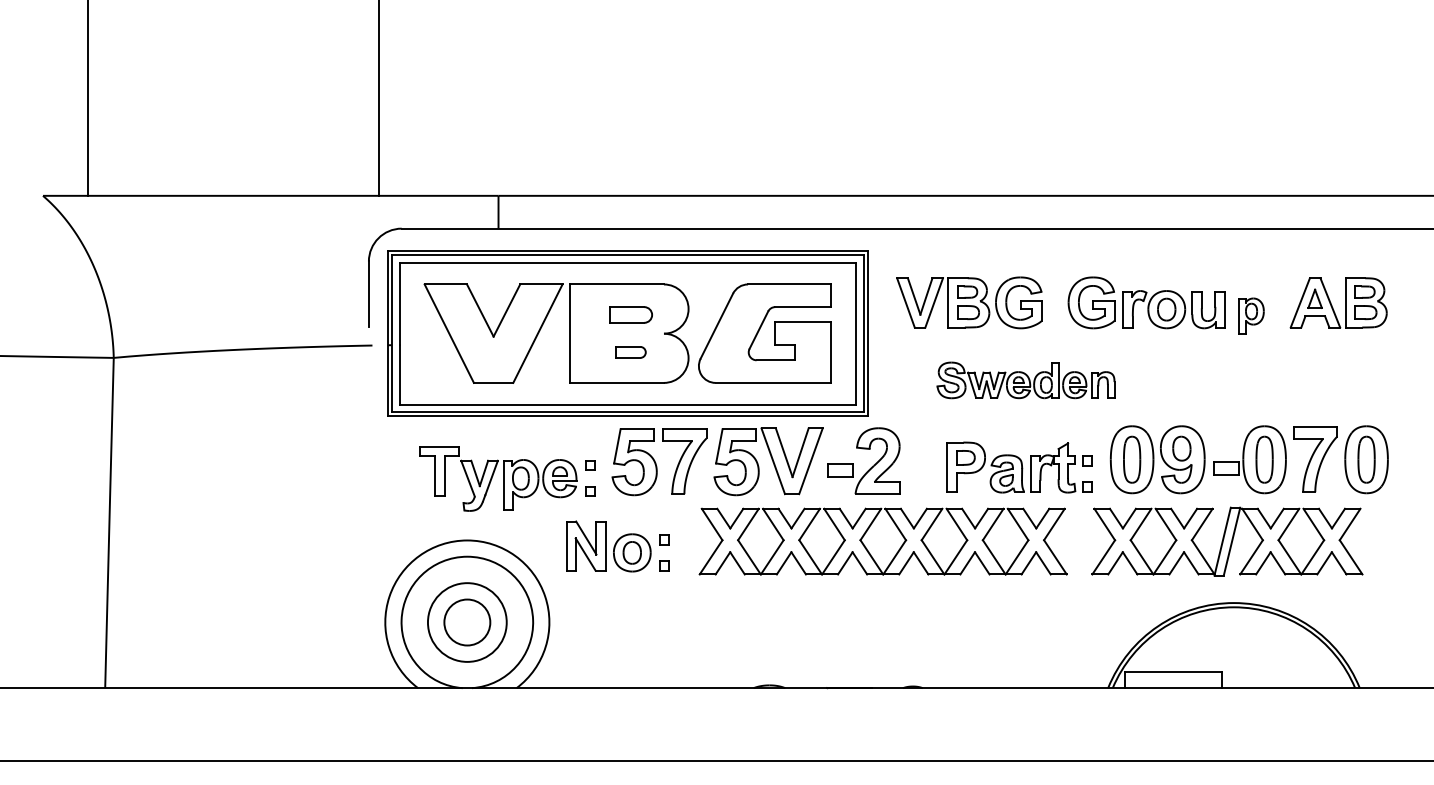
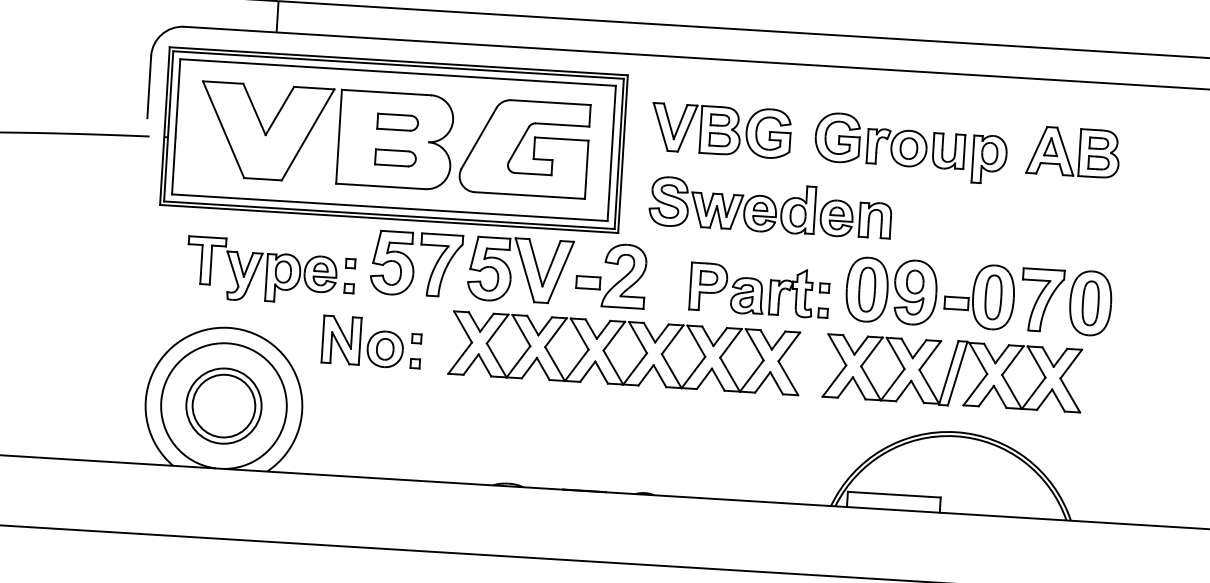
part: (1251, 315) -> (989, 159), size x1.43
part: (630, 352) -> (395, 158), size x1.43
part: (1025, 380) -> (770, 207), size x1.43
circle: (467, 622) -> (224, 406), size x1.43

